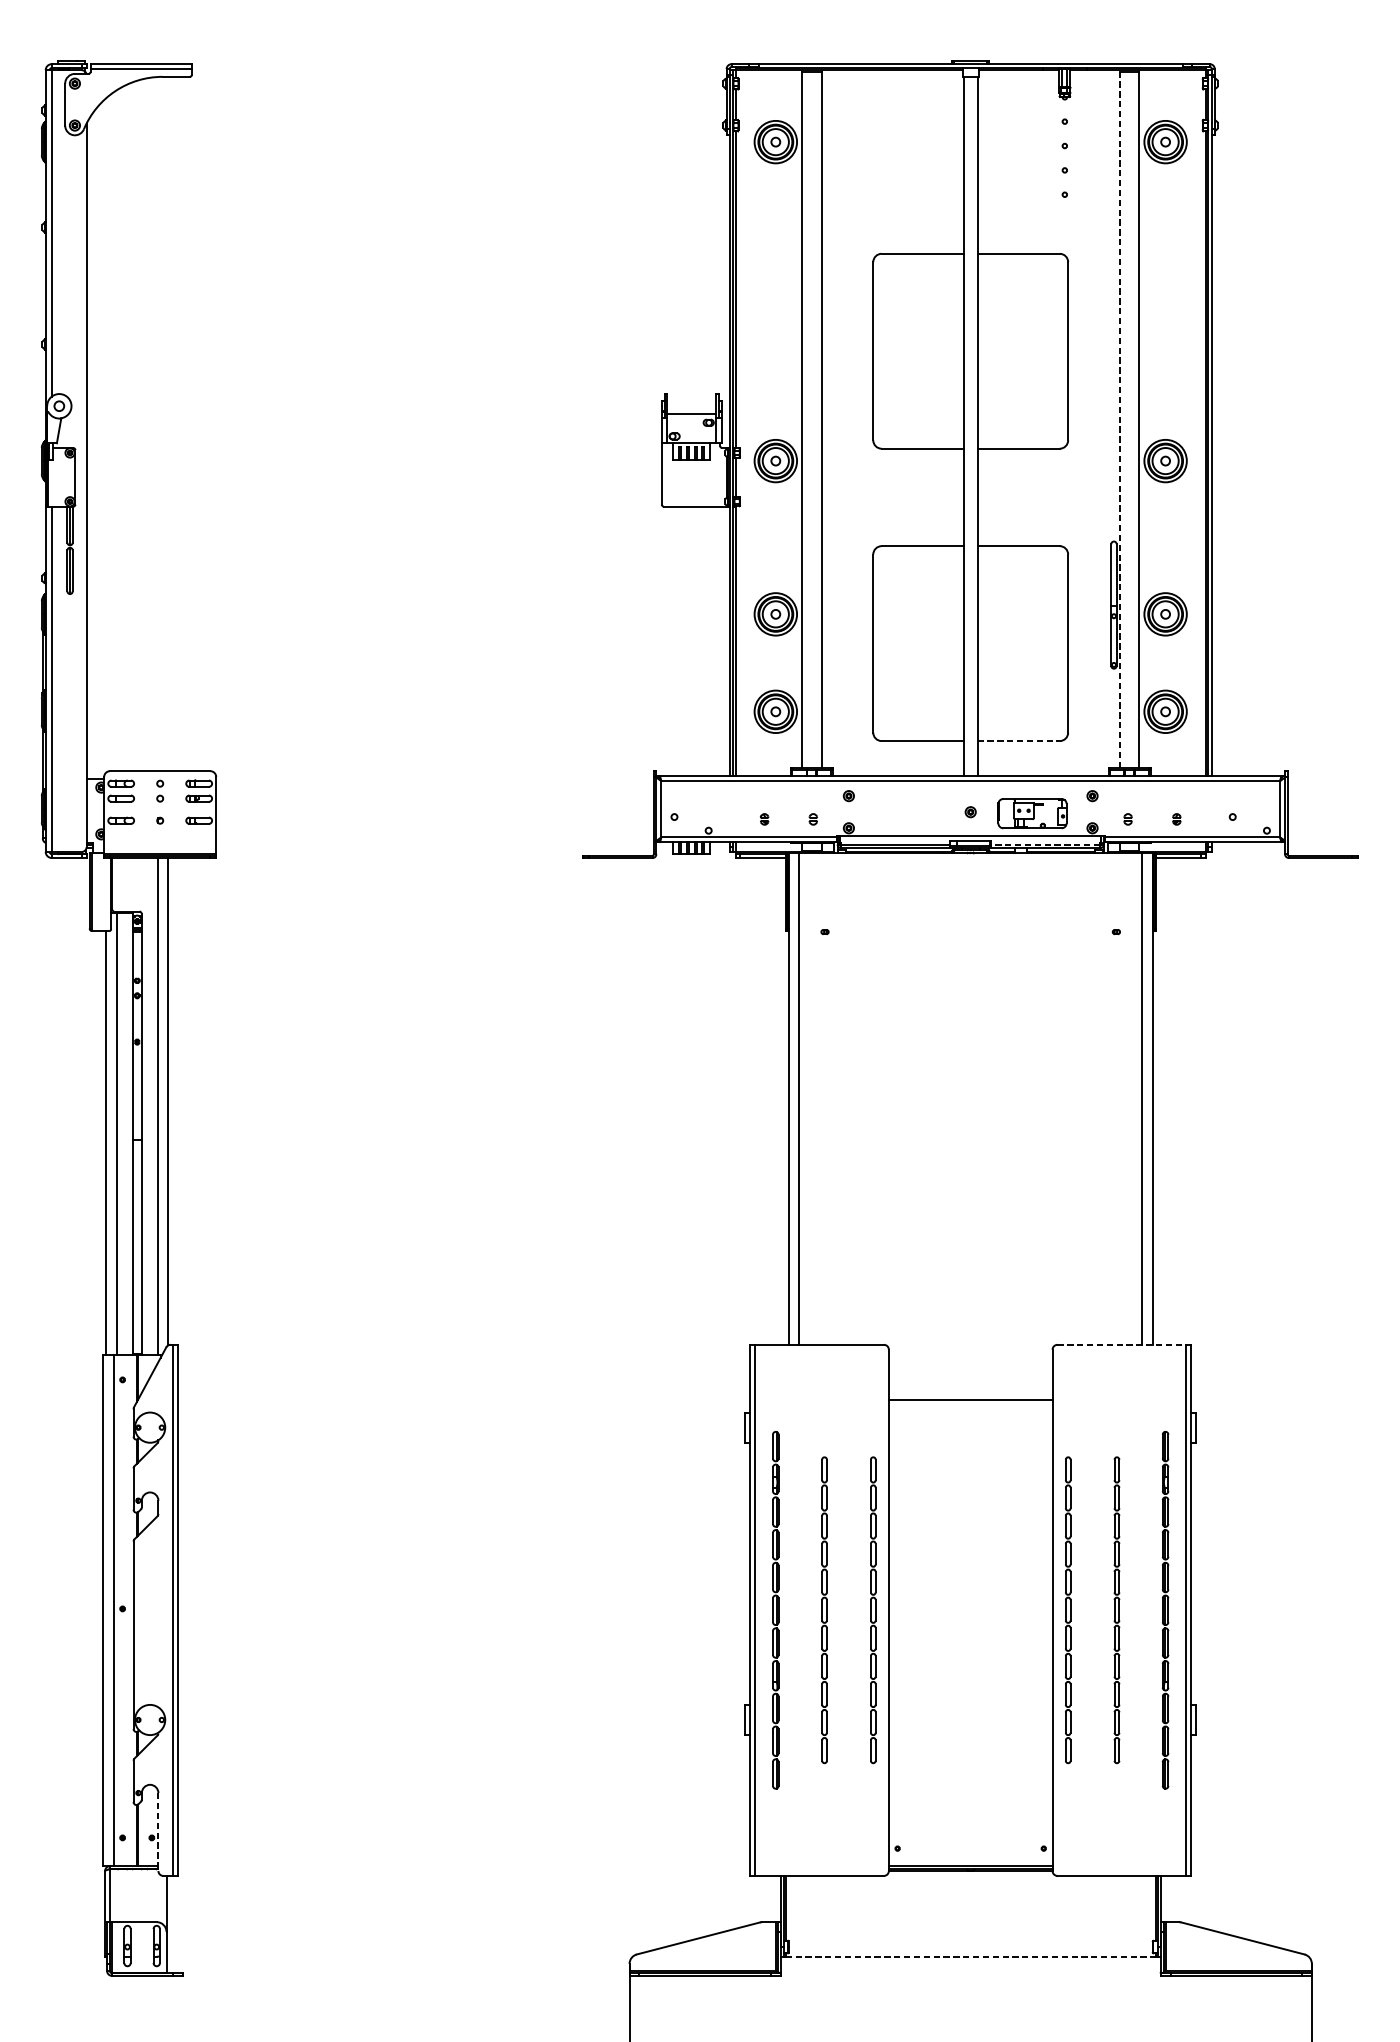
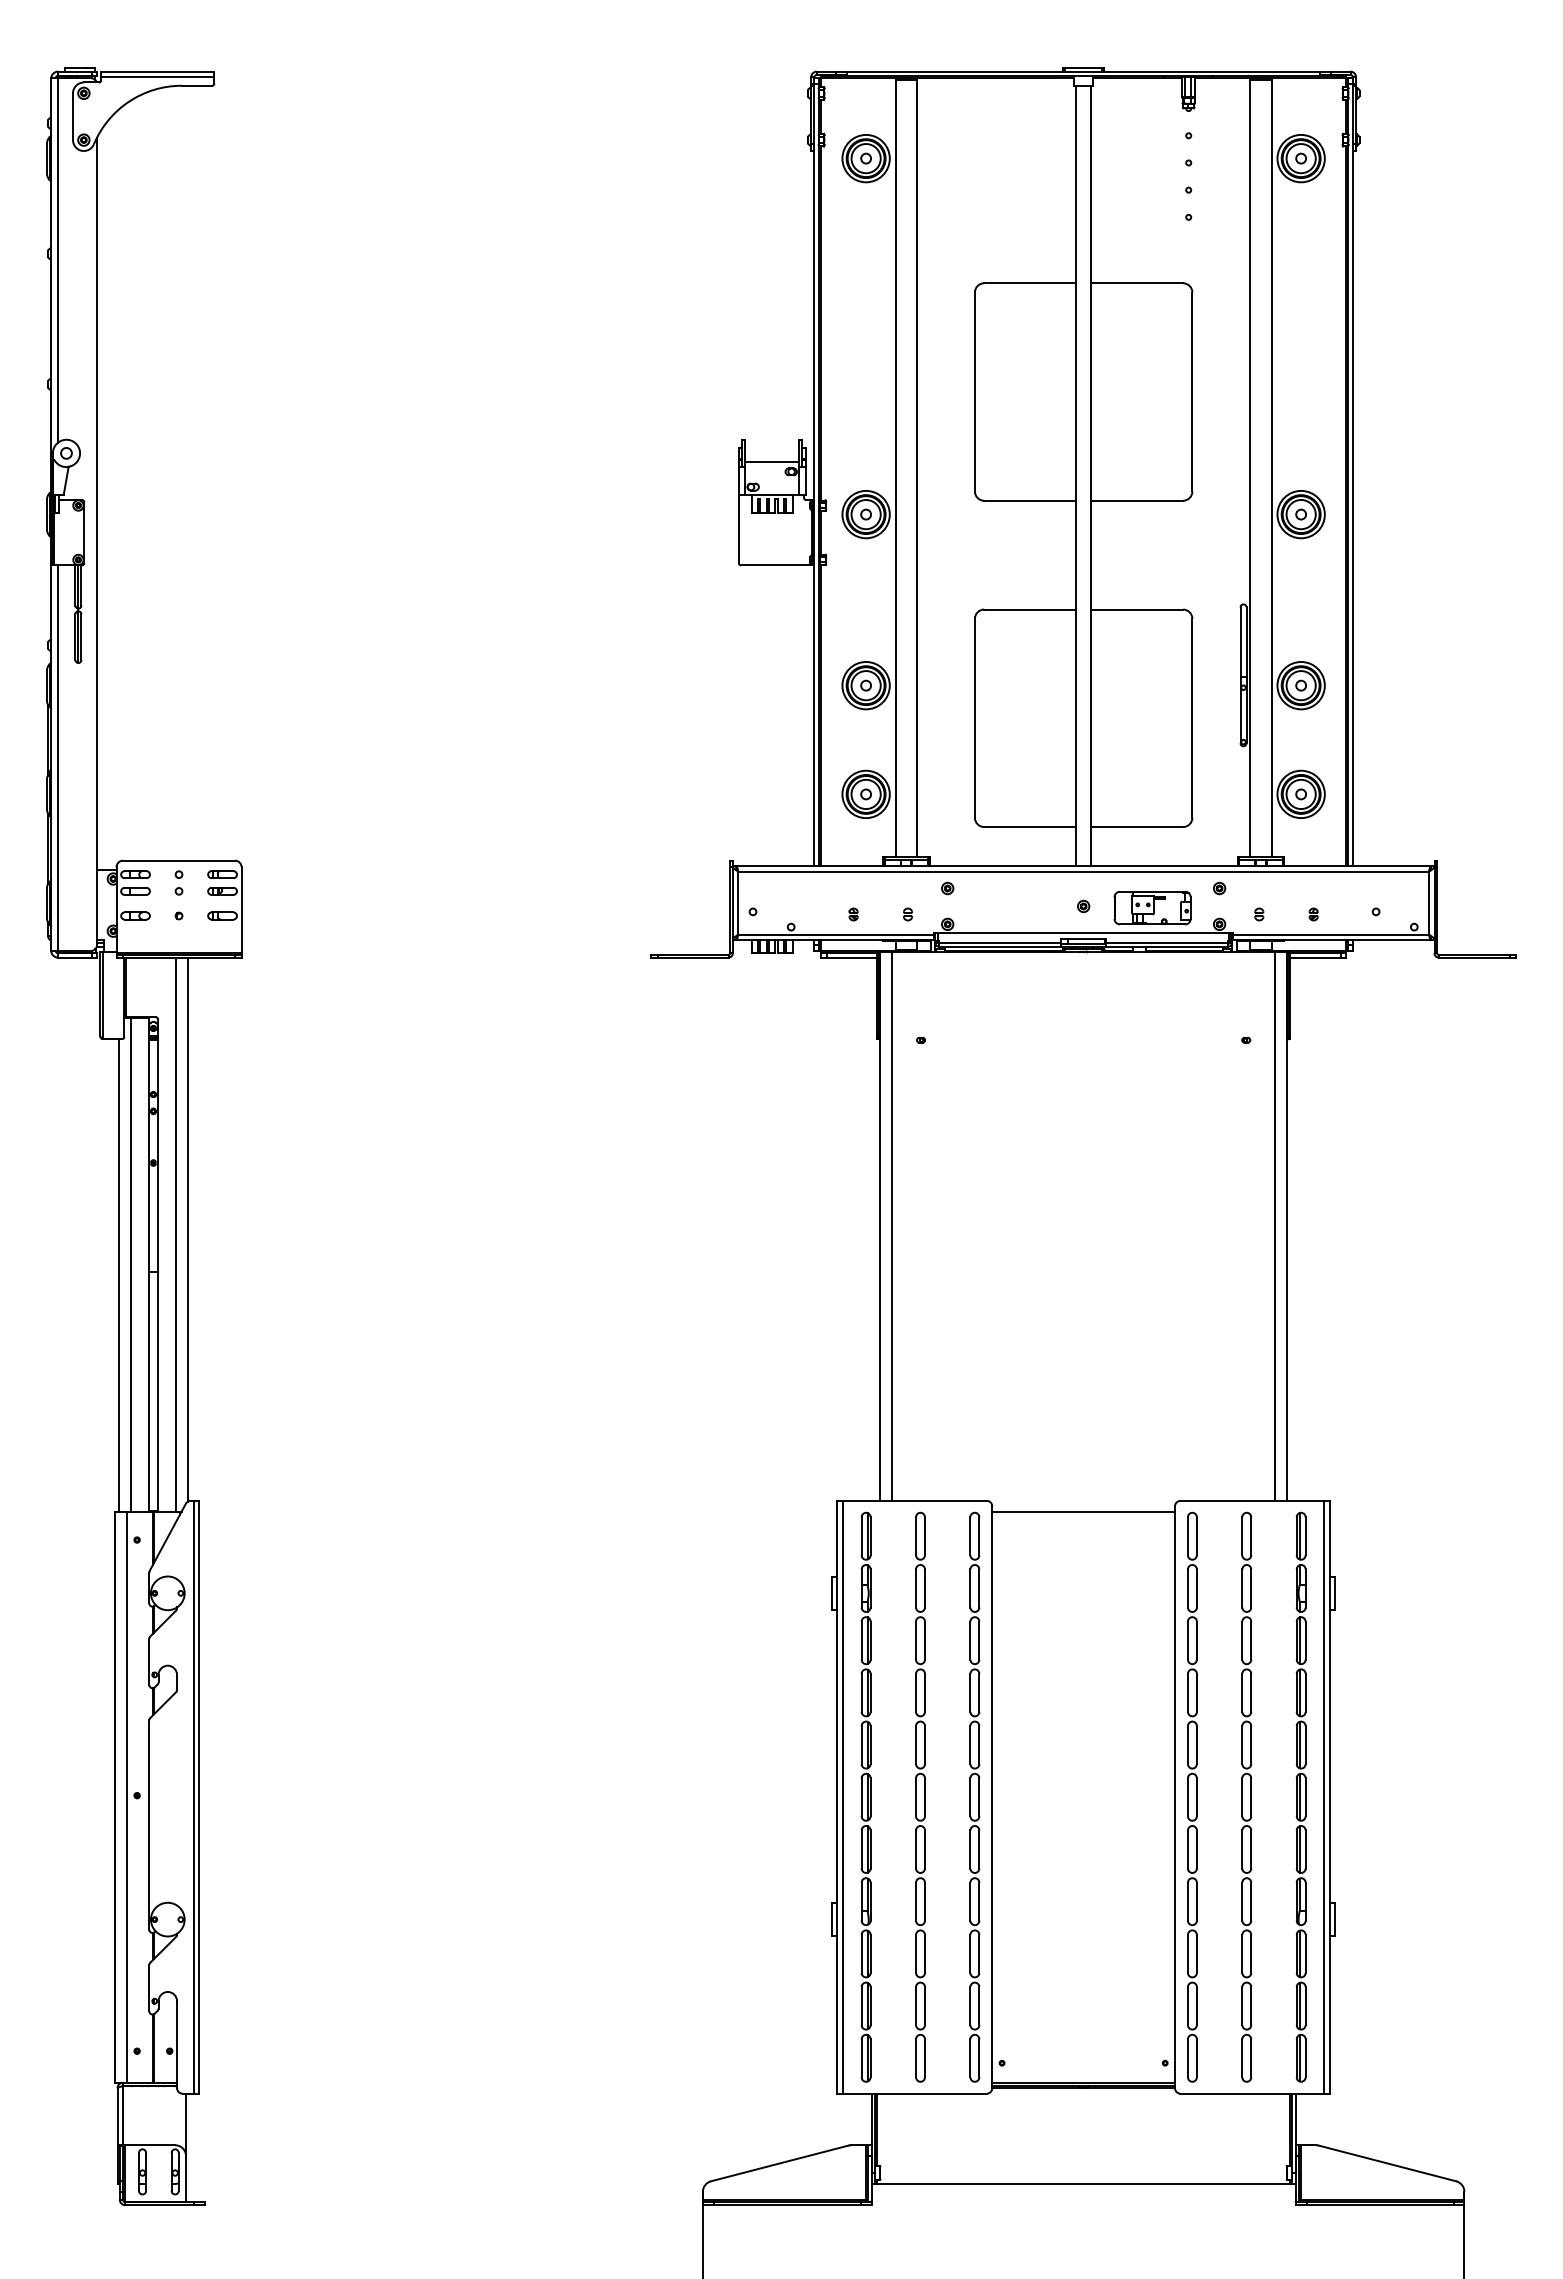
line: (1120, 419) -> (1250, 468), dashed -> solid
line: (1018, 741) -> (1137, 827), dashed -> solid
line: (1045, 844) -> (1167, 942), dashed -> solid
line: (1122, 1344) -> (1252, 1500), dashed -> solid
line: (970, 1400) -> (1083, 1511), moved
part: (775, 1609) -> (865, 1796), size x1.43
part: (824, 1609) -> (920, 1796), size x1.67
part: (872, 1609) -> (974, 1796), size x1.67
part: (1068, 1609) -> (1192, 1796), size x1.67
part: (1116, 1609) -> (1246, 1796), size x1.67
part: (1165, 1609) -> (1300, 1796), size x1.43
line: (158, 1831) -> (177, 2044), dashed -> solid
line: (970, 1956) -> (1083, 2183), dashed -> solid

